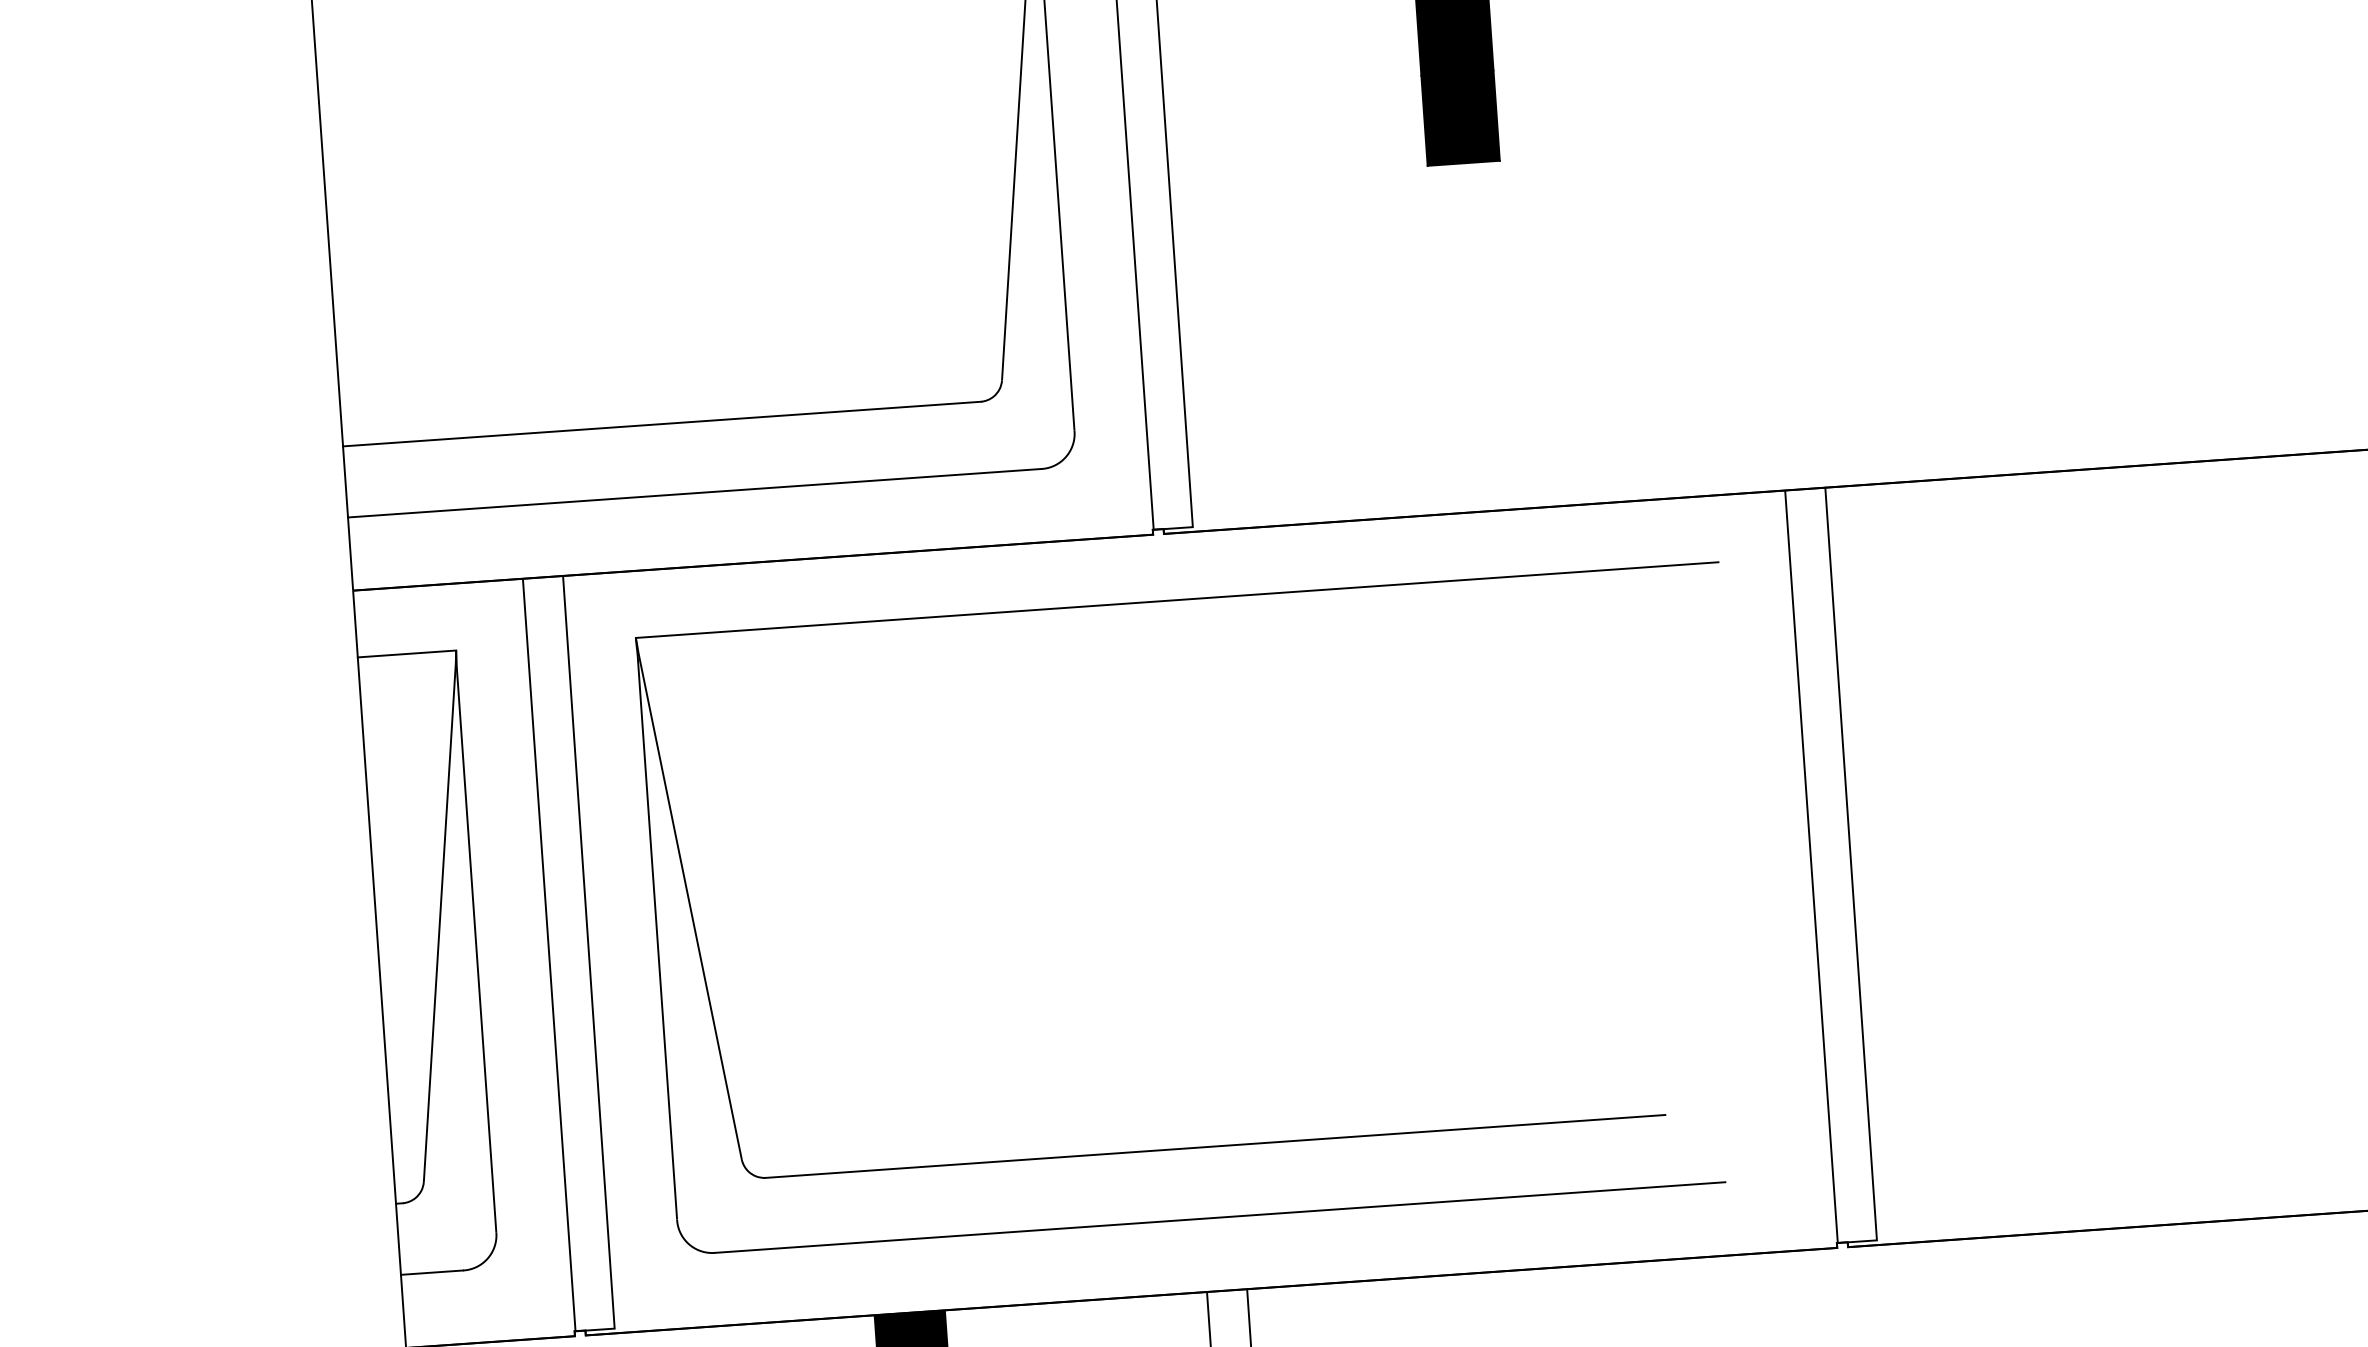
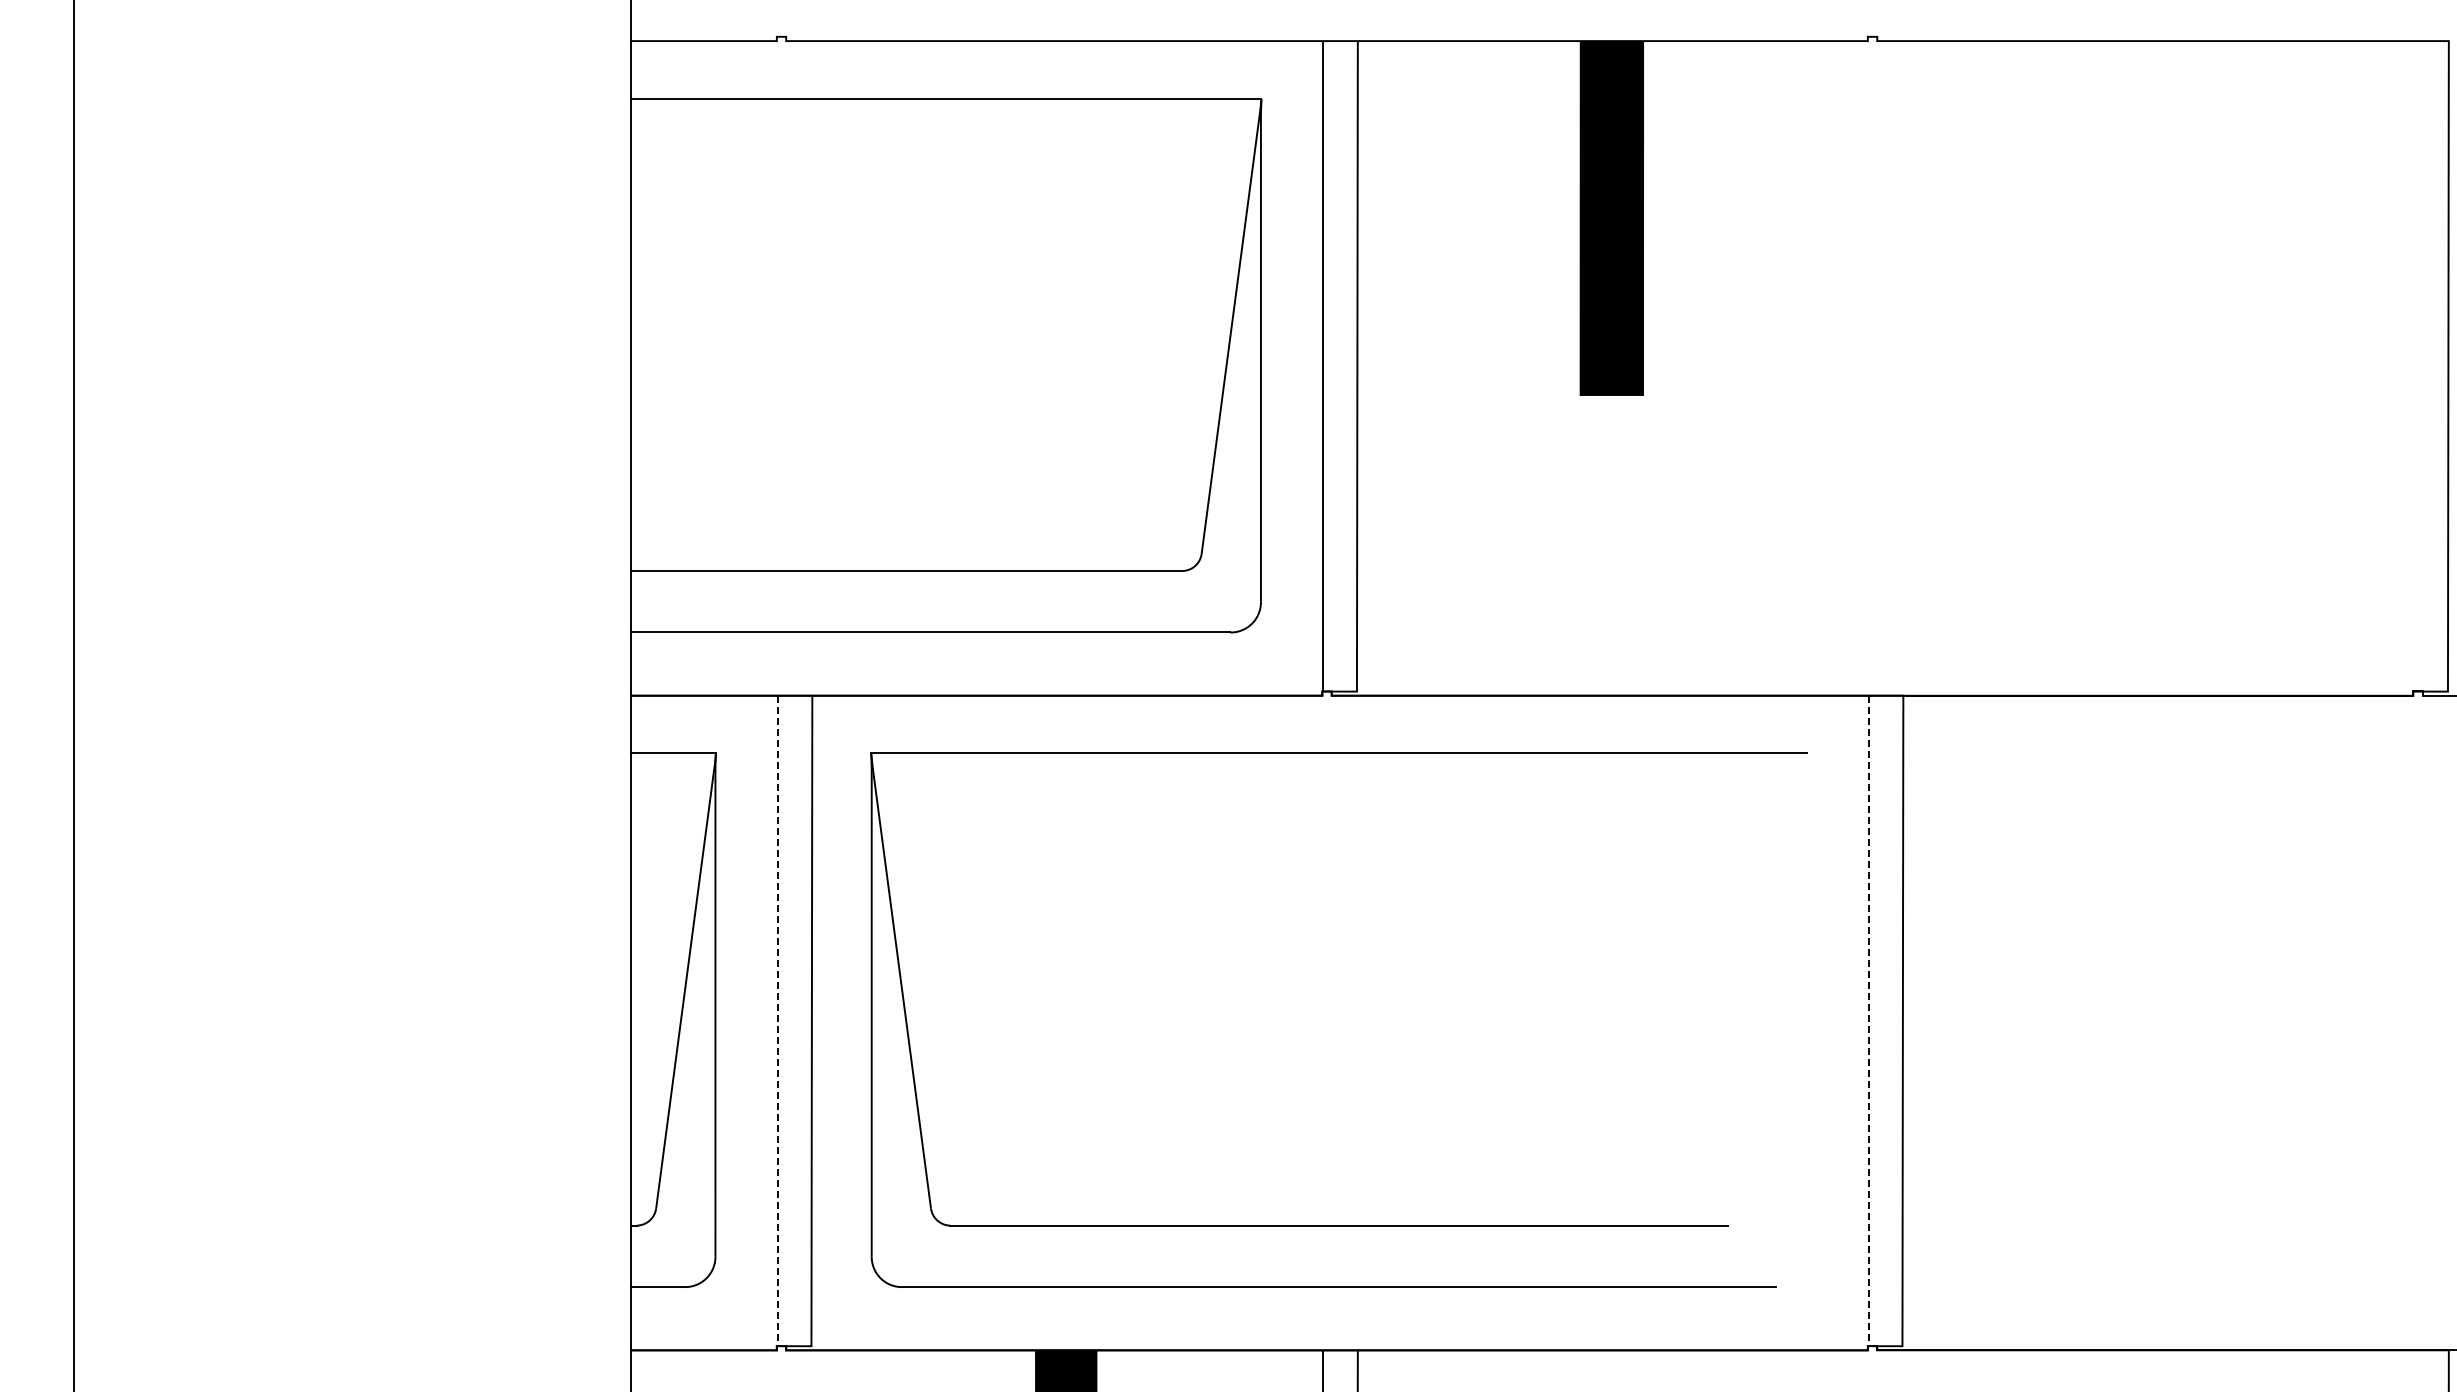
line: (1811, 867) -> (1868, 1021), solid -> dashed
line: (549, 955) -> (777, 1021), solid -> dashed

